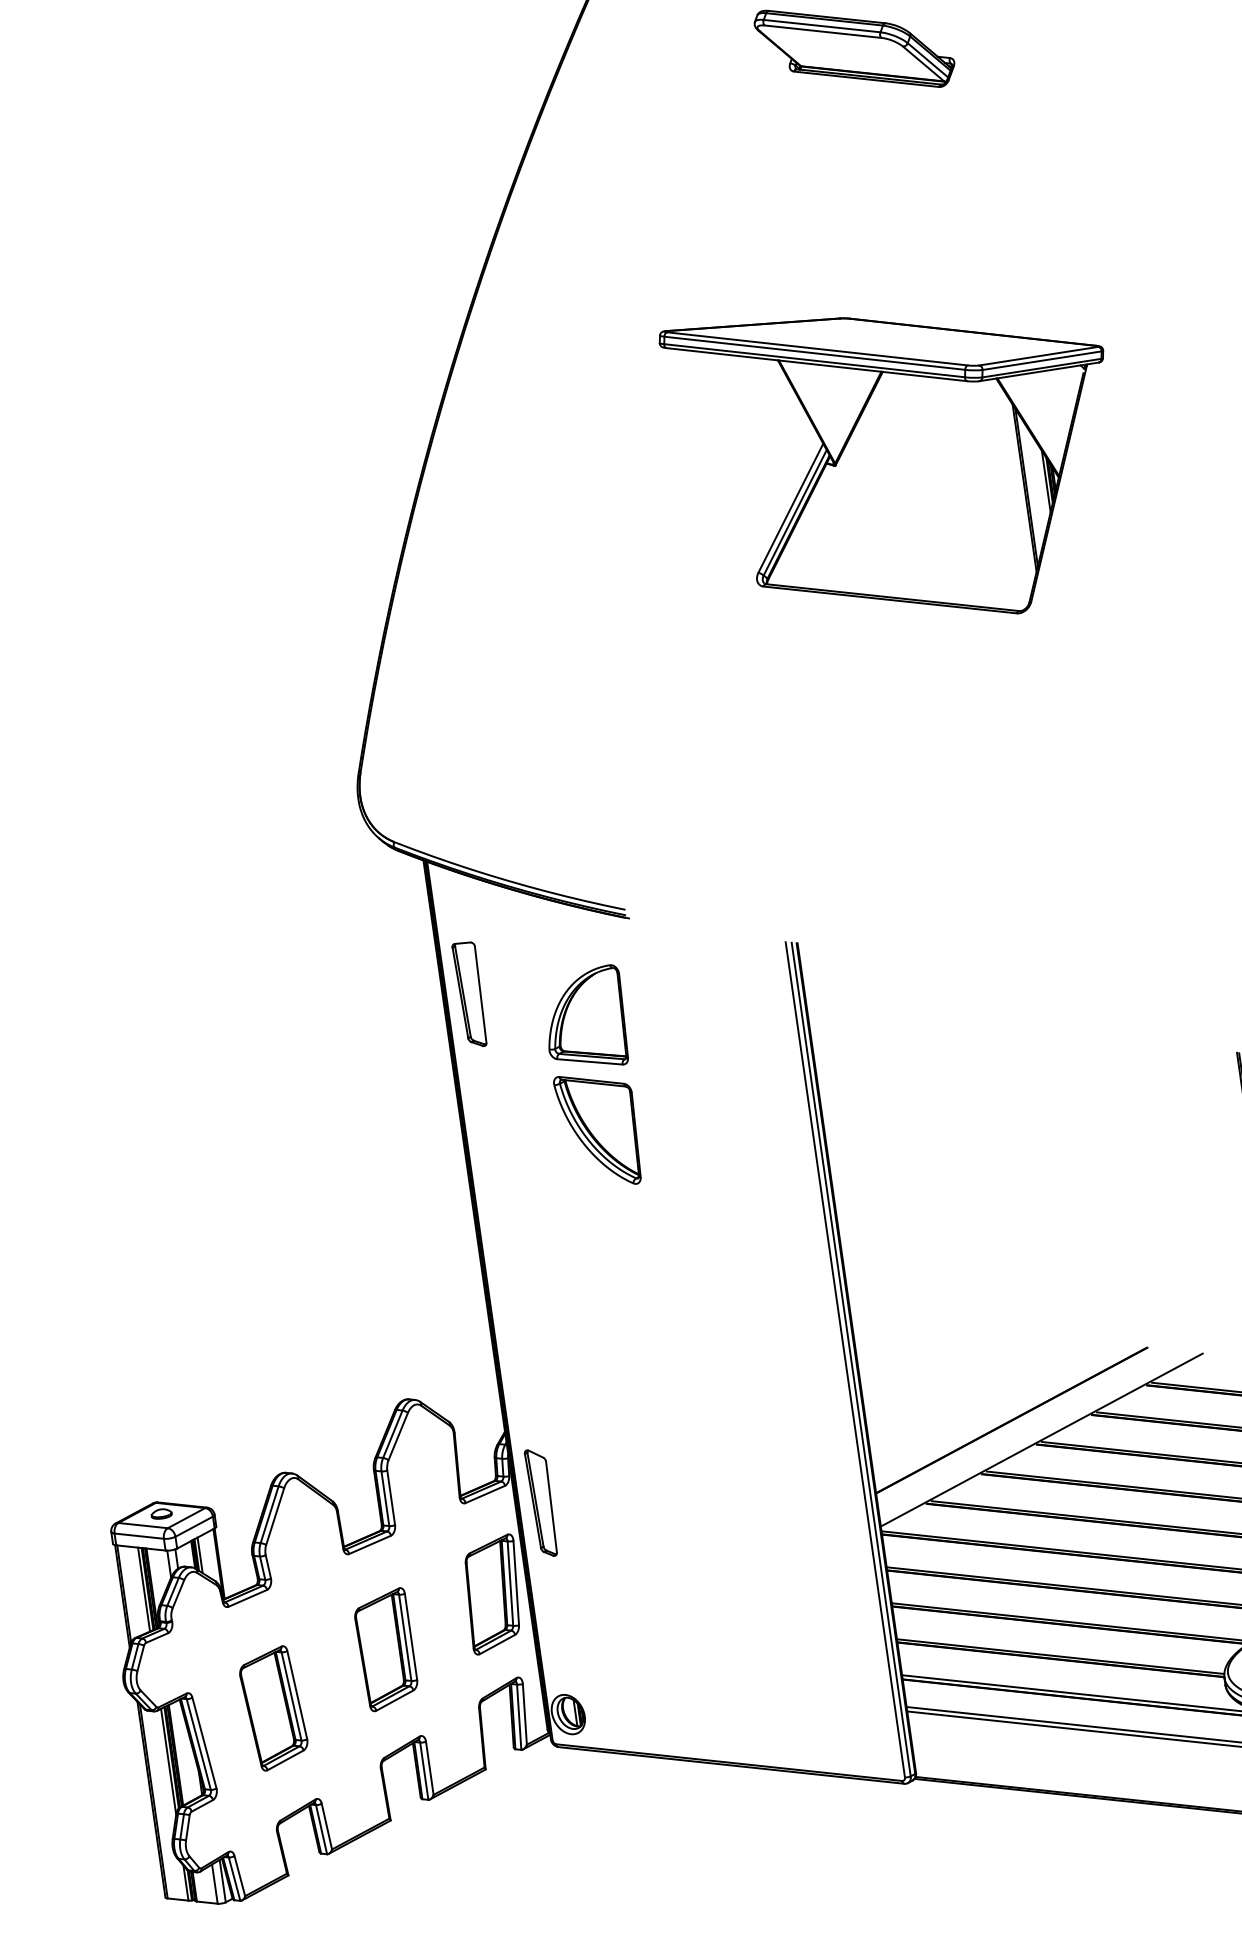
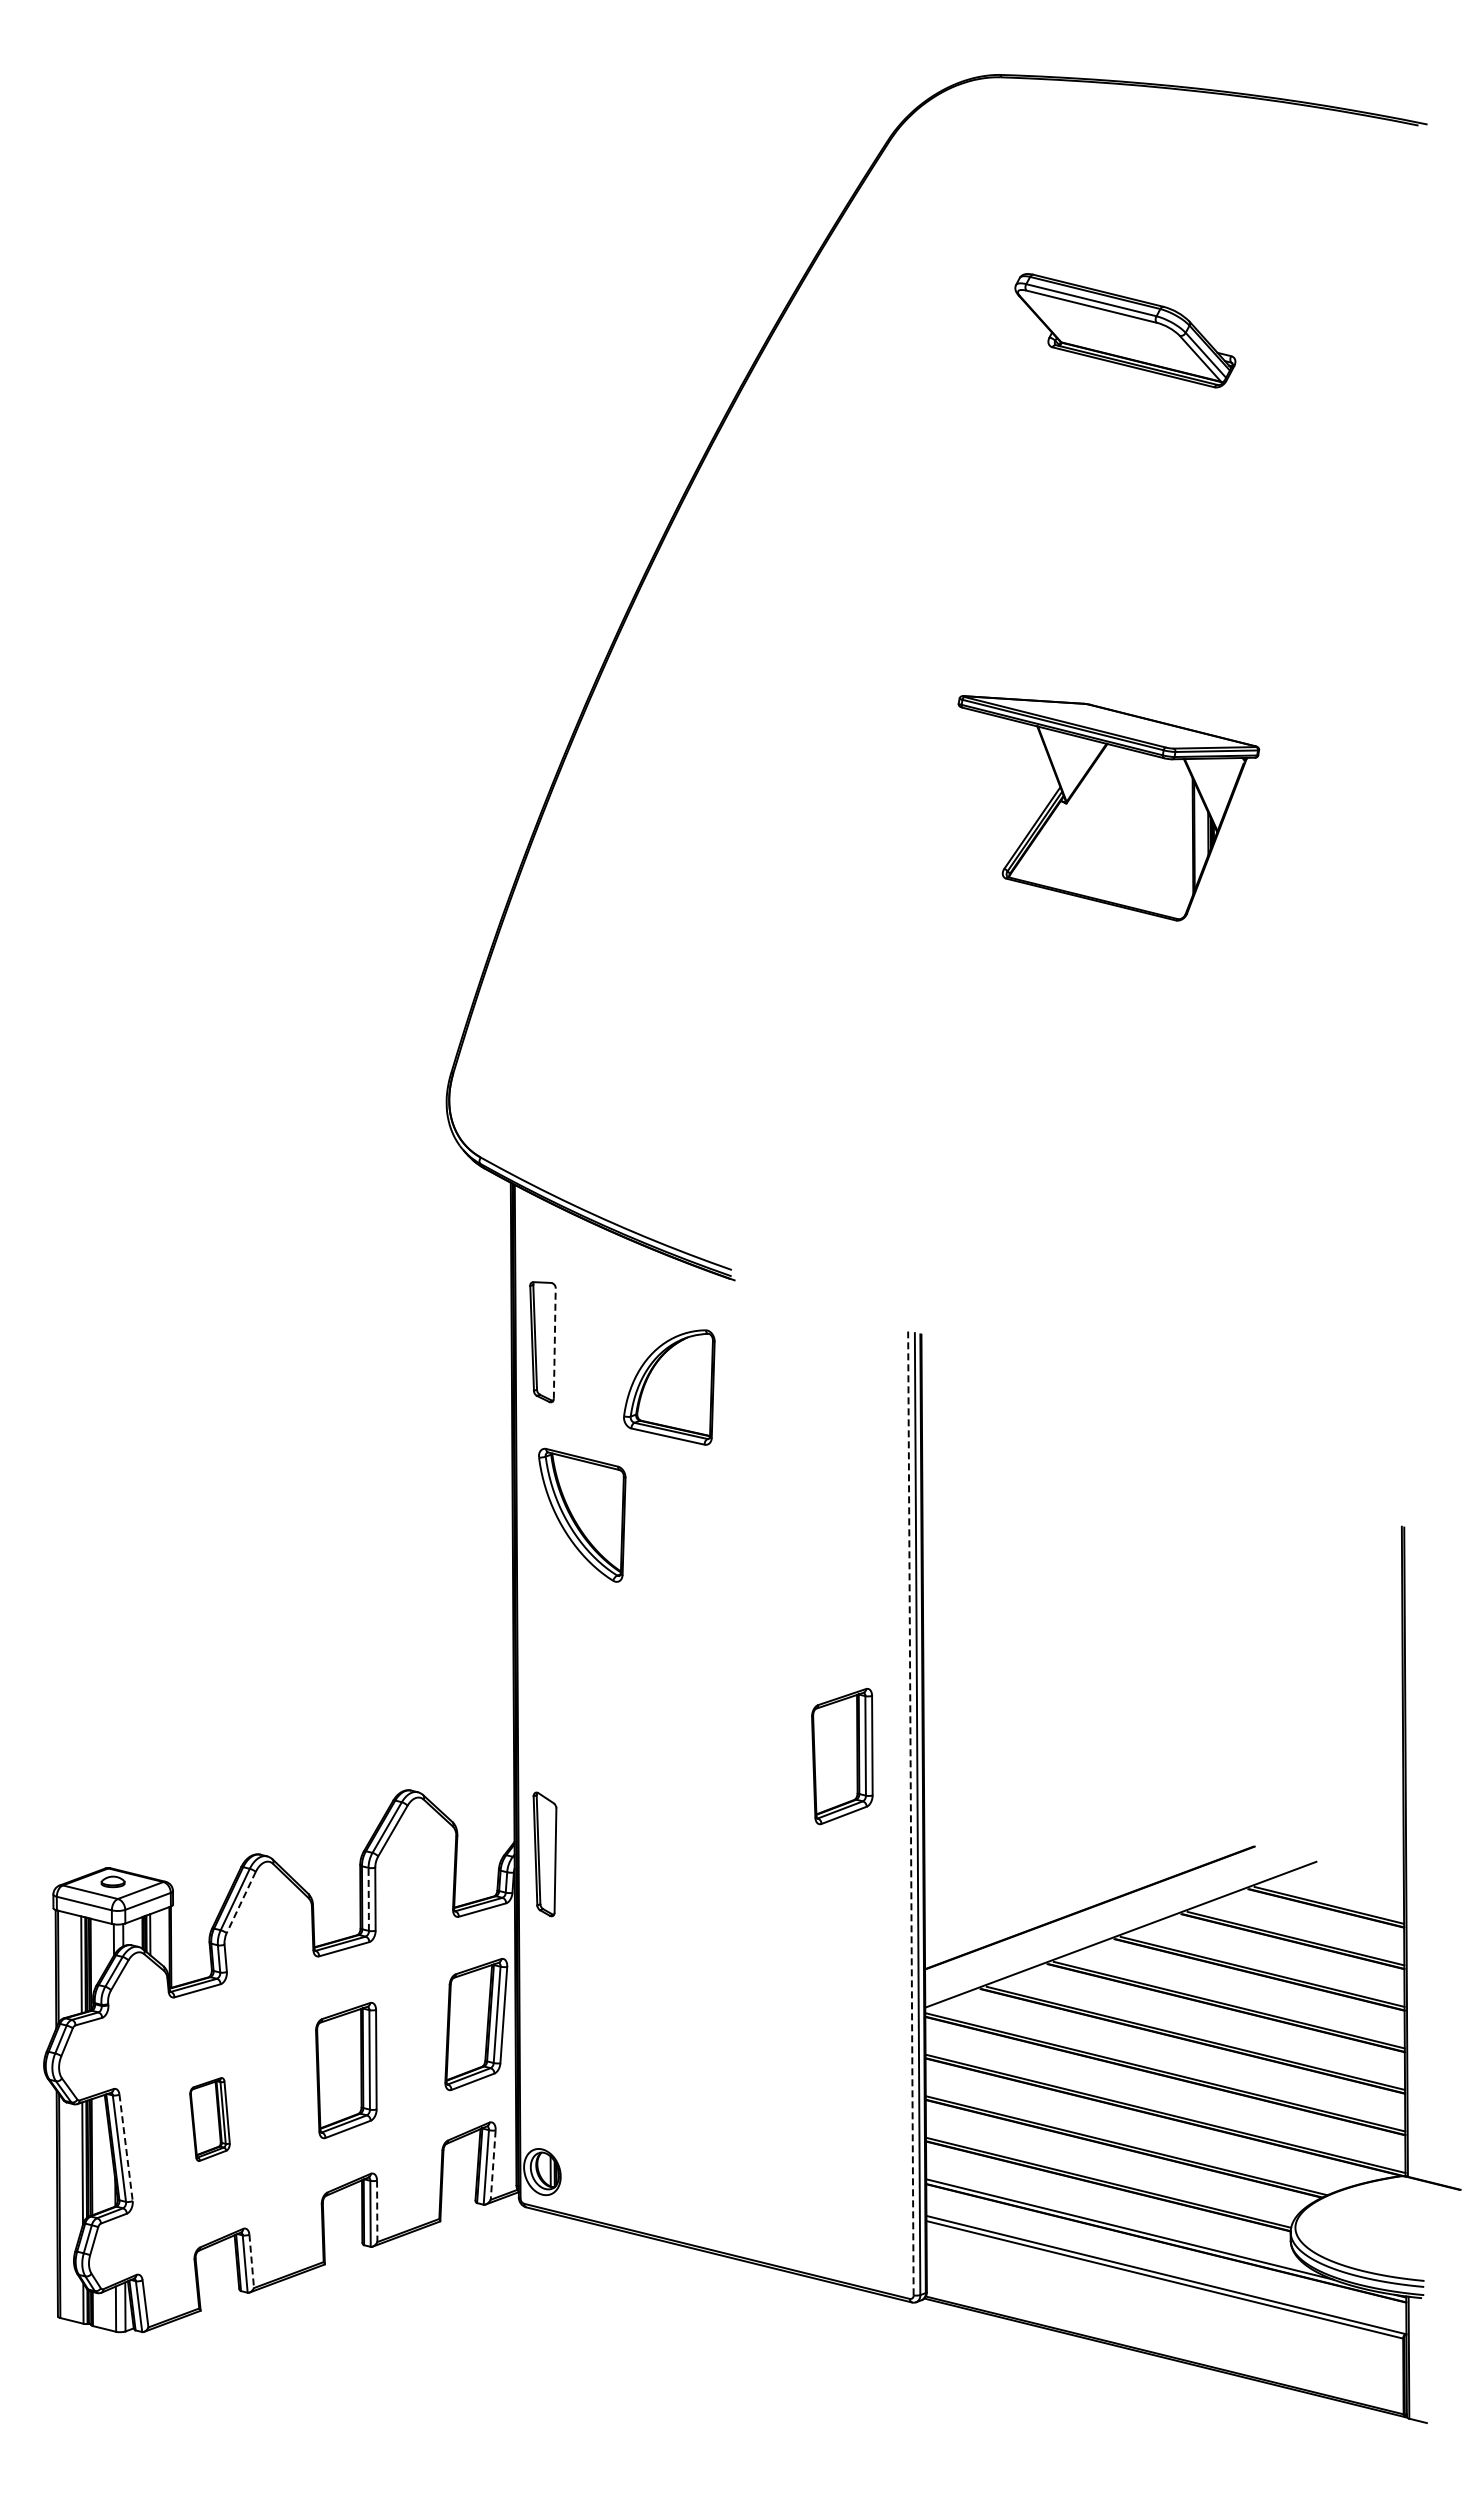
part: (897, 464) -> (1108, 808), size x0.6
line: (480, 994) -> (554, 1343), solid -> dashed
part: (598, 1129) -> (582, 1514), moved
part: (779, 1318) -> (842, 1756), added
line: (844, 1359) -> (910, 1813), solid -> dashed
line: (385, 1498) -> (368, 1899), solid -> dashed
part: (541, 1503) -> (544, 1854), moved
line: (275, 1516) -> (241, 1902), solid -> dashed
part: (273, 1708) -> (209, 2119), size x0.6
line: (525, 1714) -> (493, 2165), solid -> dashed
line: (204, 1742) -> (126, 2147), solid -> dashed
line: (430, 1768) -> (377, 2211), solid -> dashed
line: (326, 1826) -> (251, 2261), solid -> dashed

